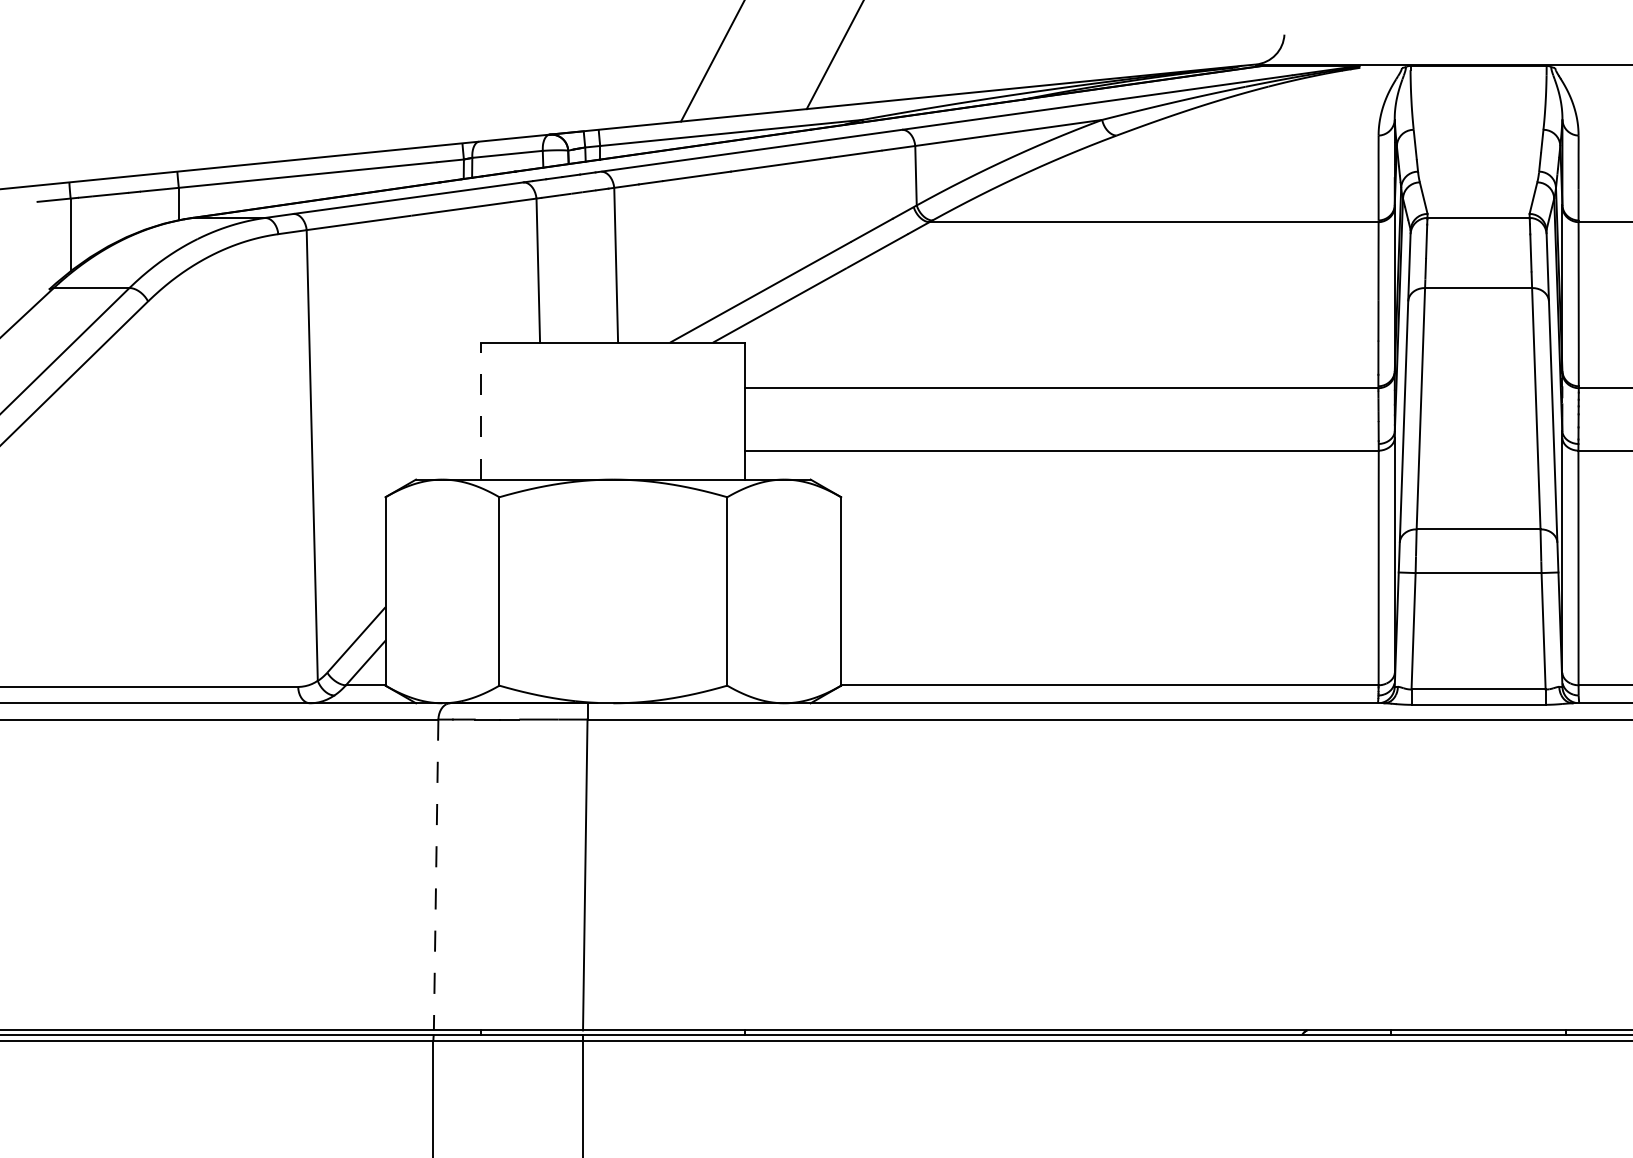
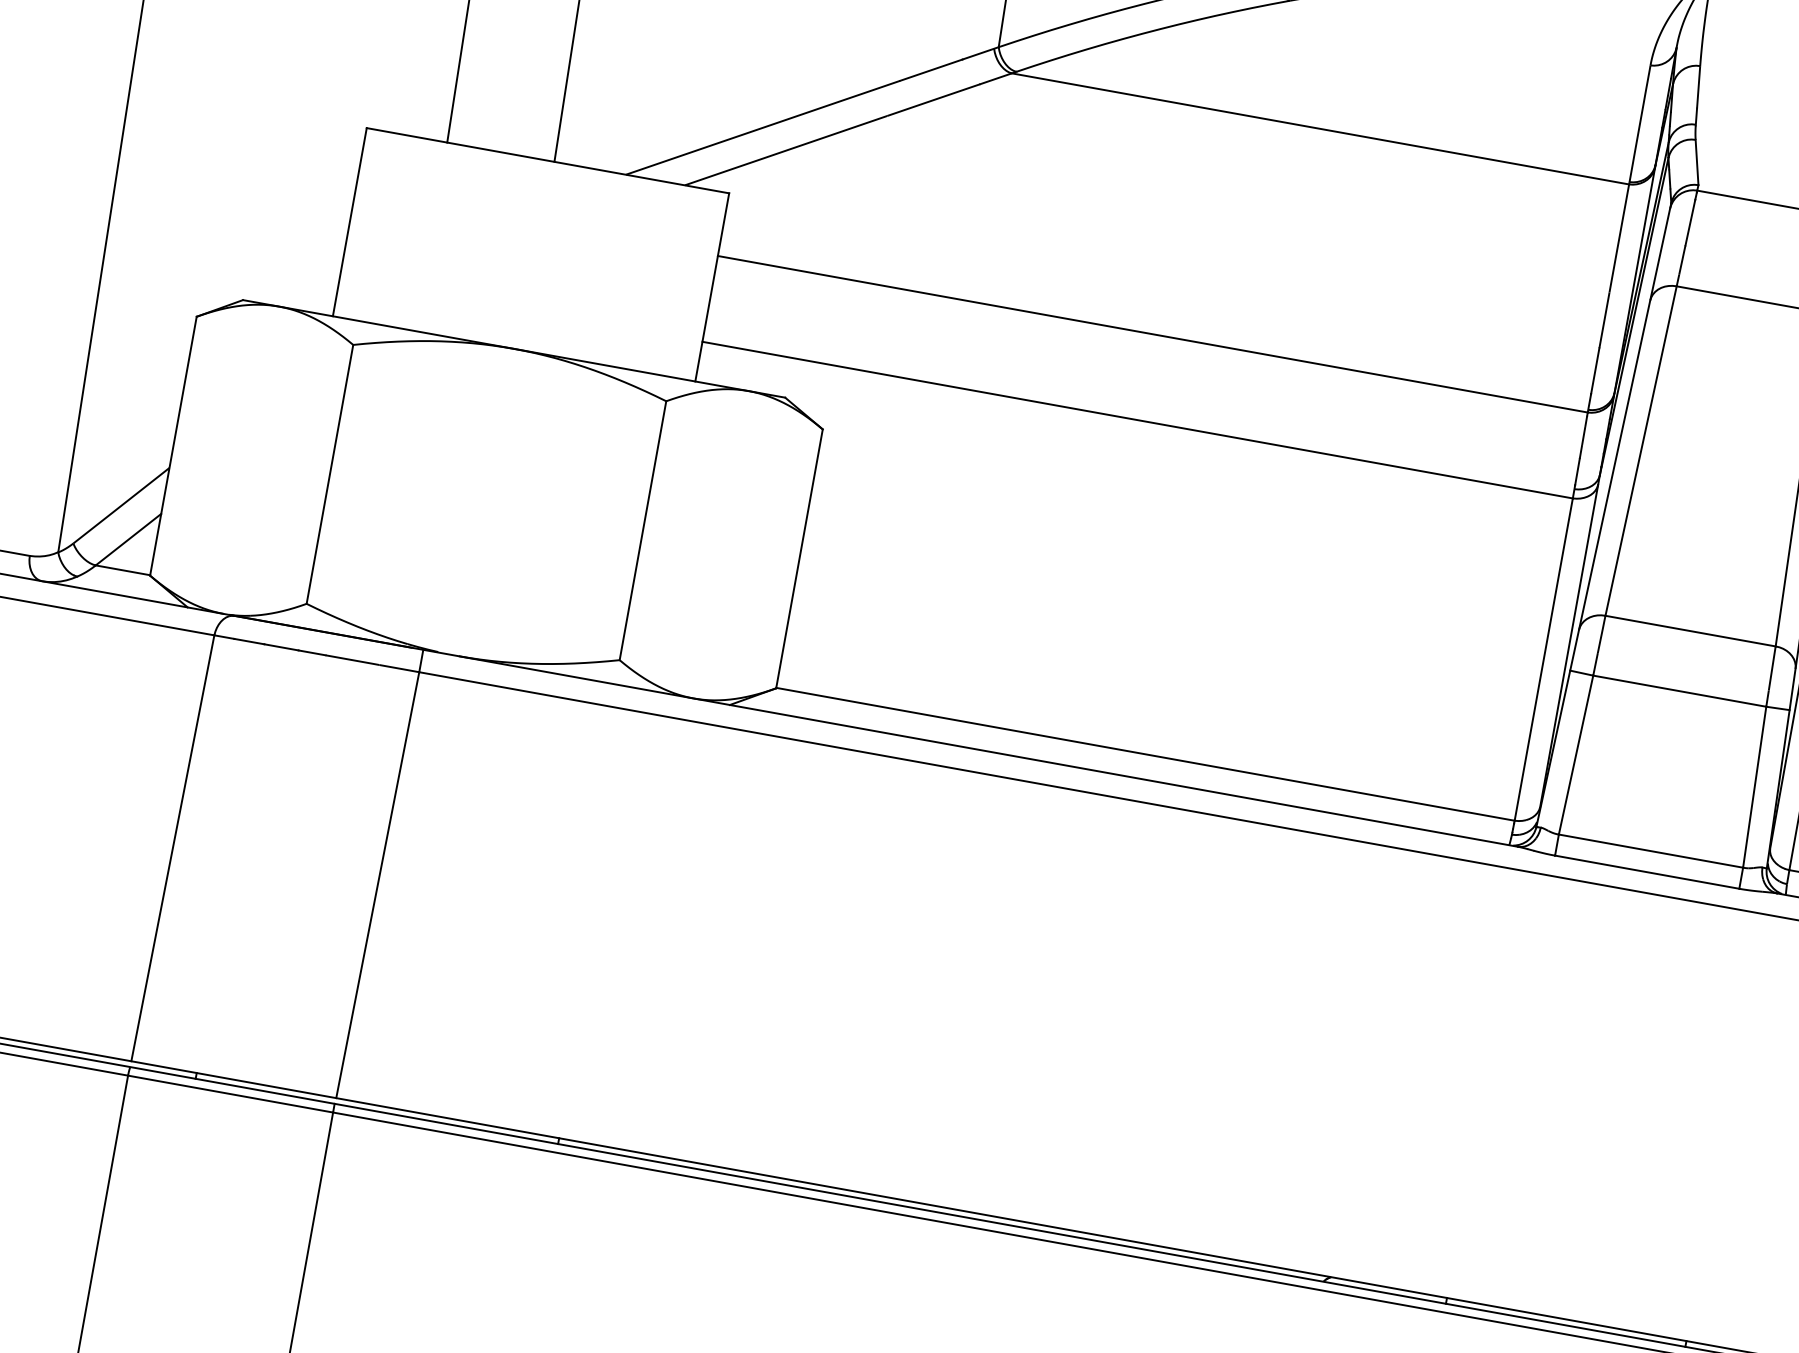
line: (481, 410) -> (350, 221), dashed -> solid
line: (436, 875) -> (173, 849), dashed -> solid

